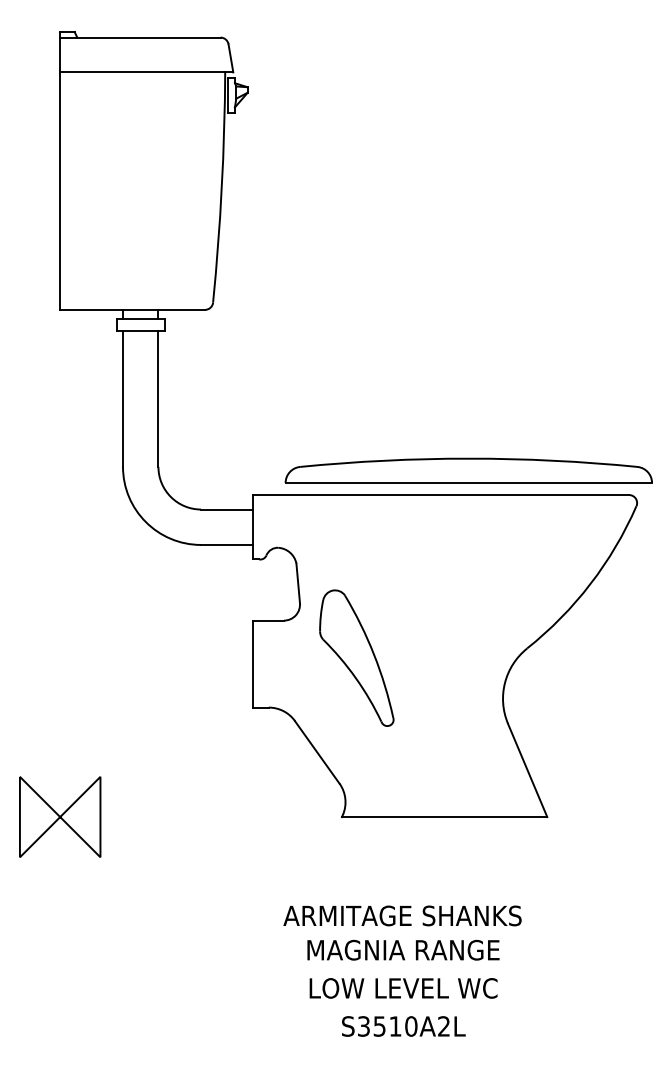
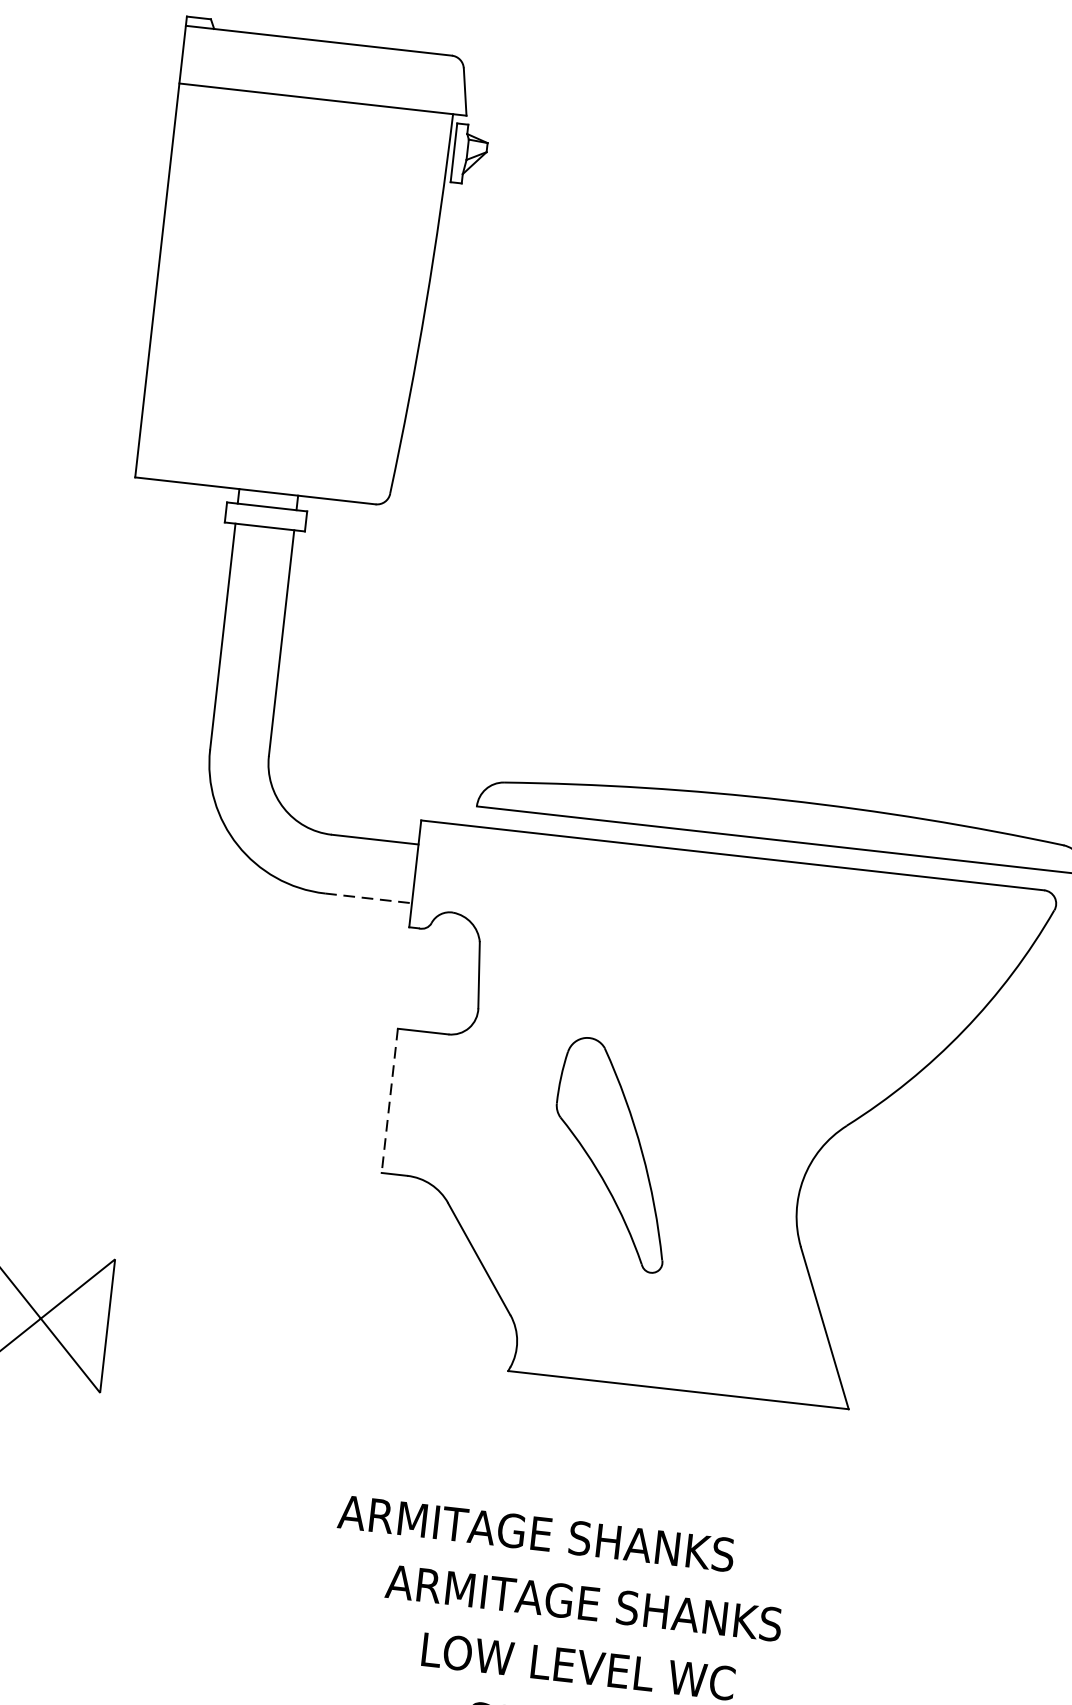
line: (227, 544) -> (369, 897), solid -> dashed
part: (356, 657) -> (612, 1153), moved
line: (253, 664) -> (389, 1101), solid -> dashed
text: (402, 915) -> (536, 1532), moved
text: (402, 949) -> (583, 1601), MAGNIA RANGE -> ARMITAGE SHANKS

